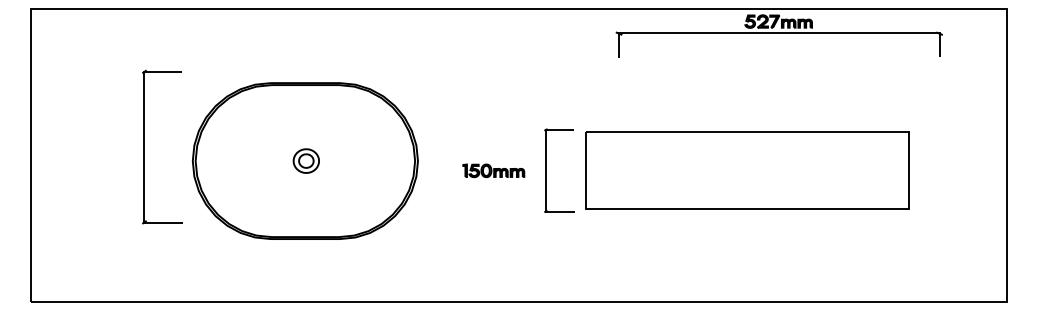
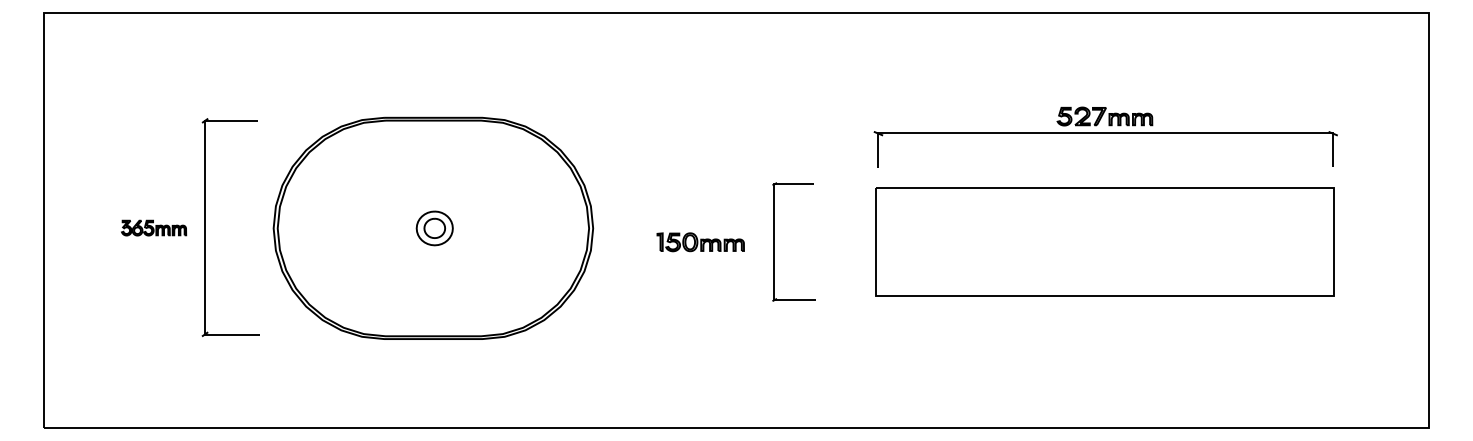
part: (779, 35) -> (1105, 136), moved
part: (144, 147) -> (205, 227), moved
part: (108, 160) -> (154, 227), added
part: (747, 170) -> (1104, 241), moved

